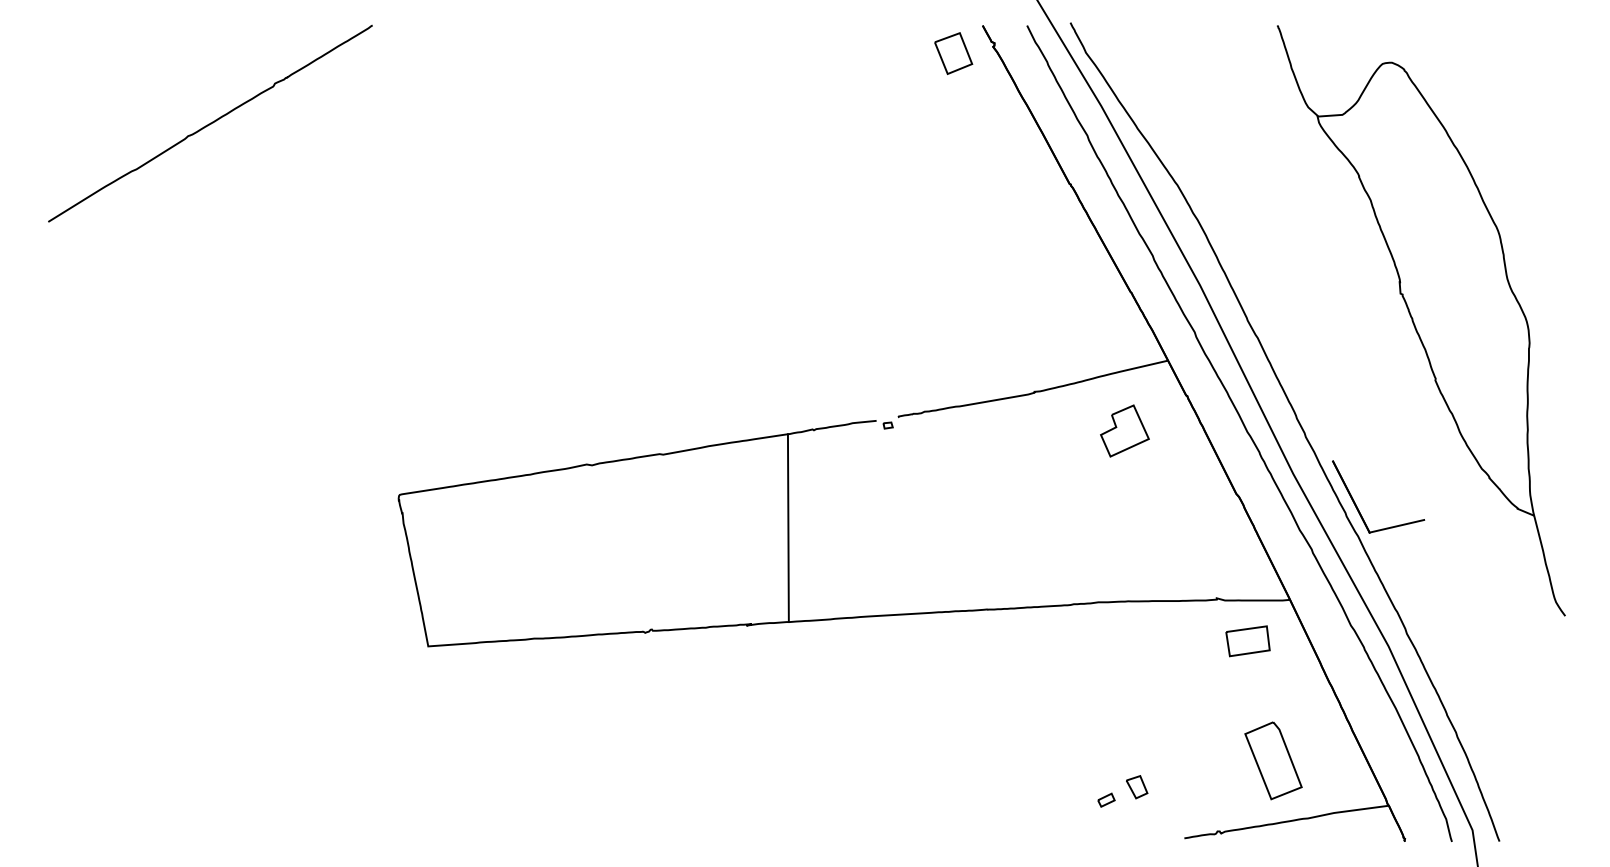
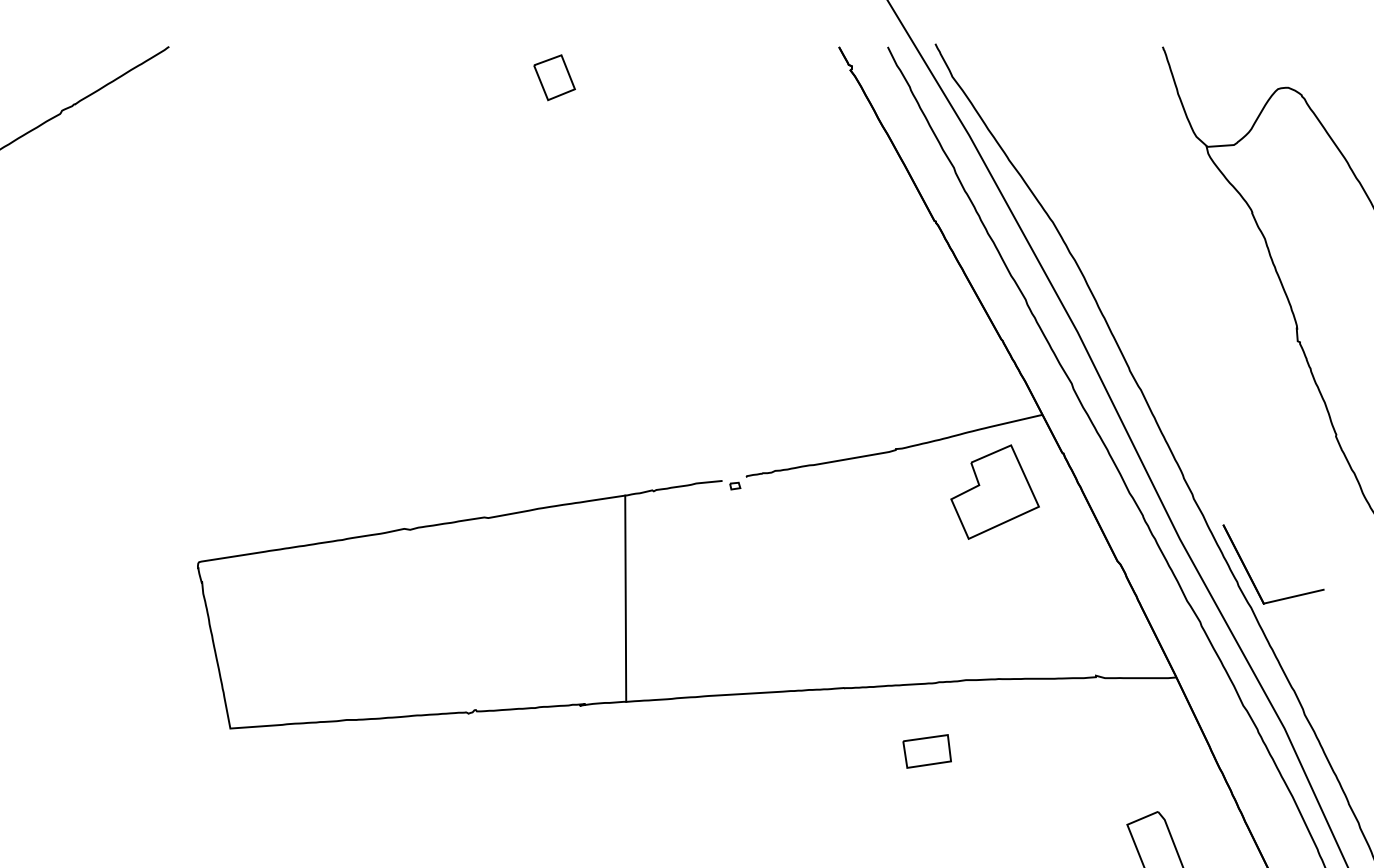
part: (953, 53) -> (554, 77), moved
part: (1124, 430) -> (994, 491), size x1.67
part: (1247, 641) -> (926, 751), moved

